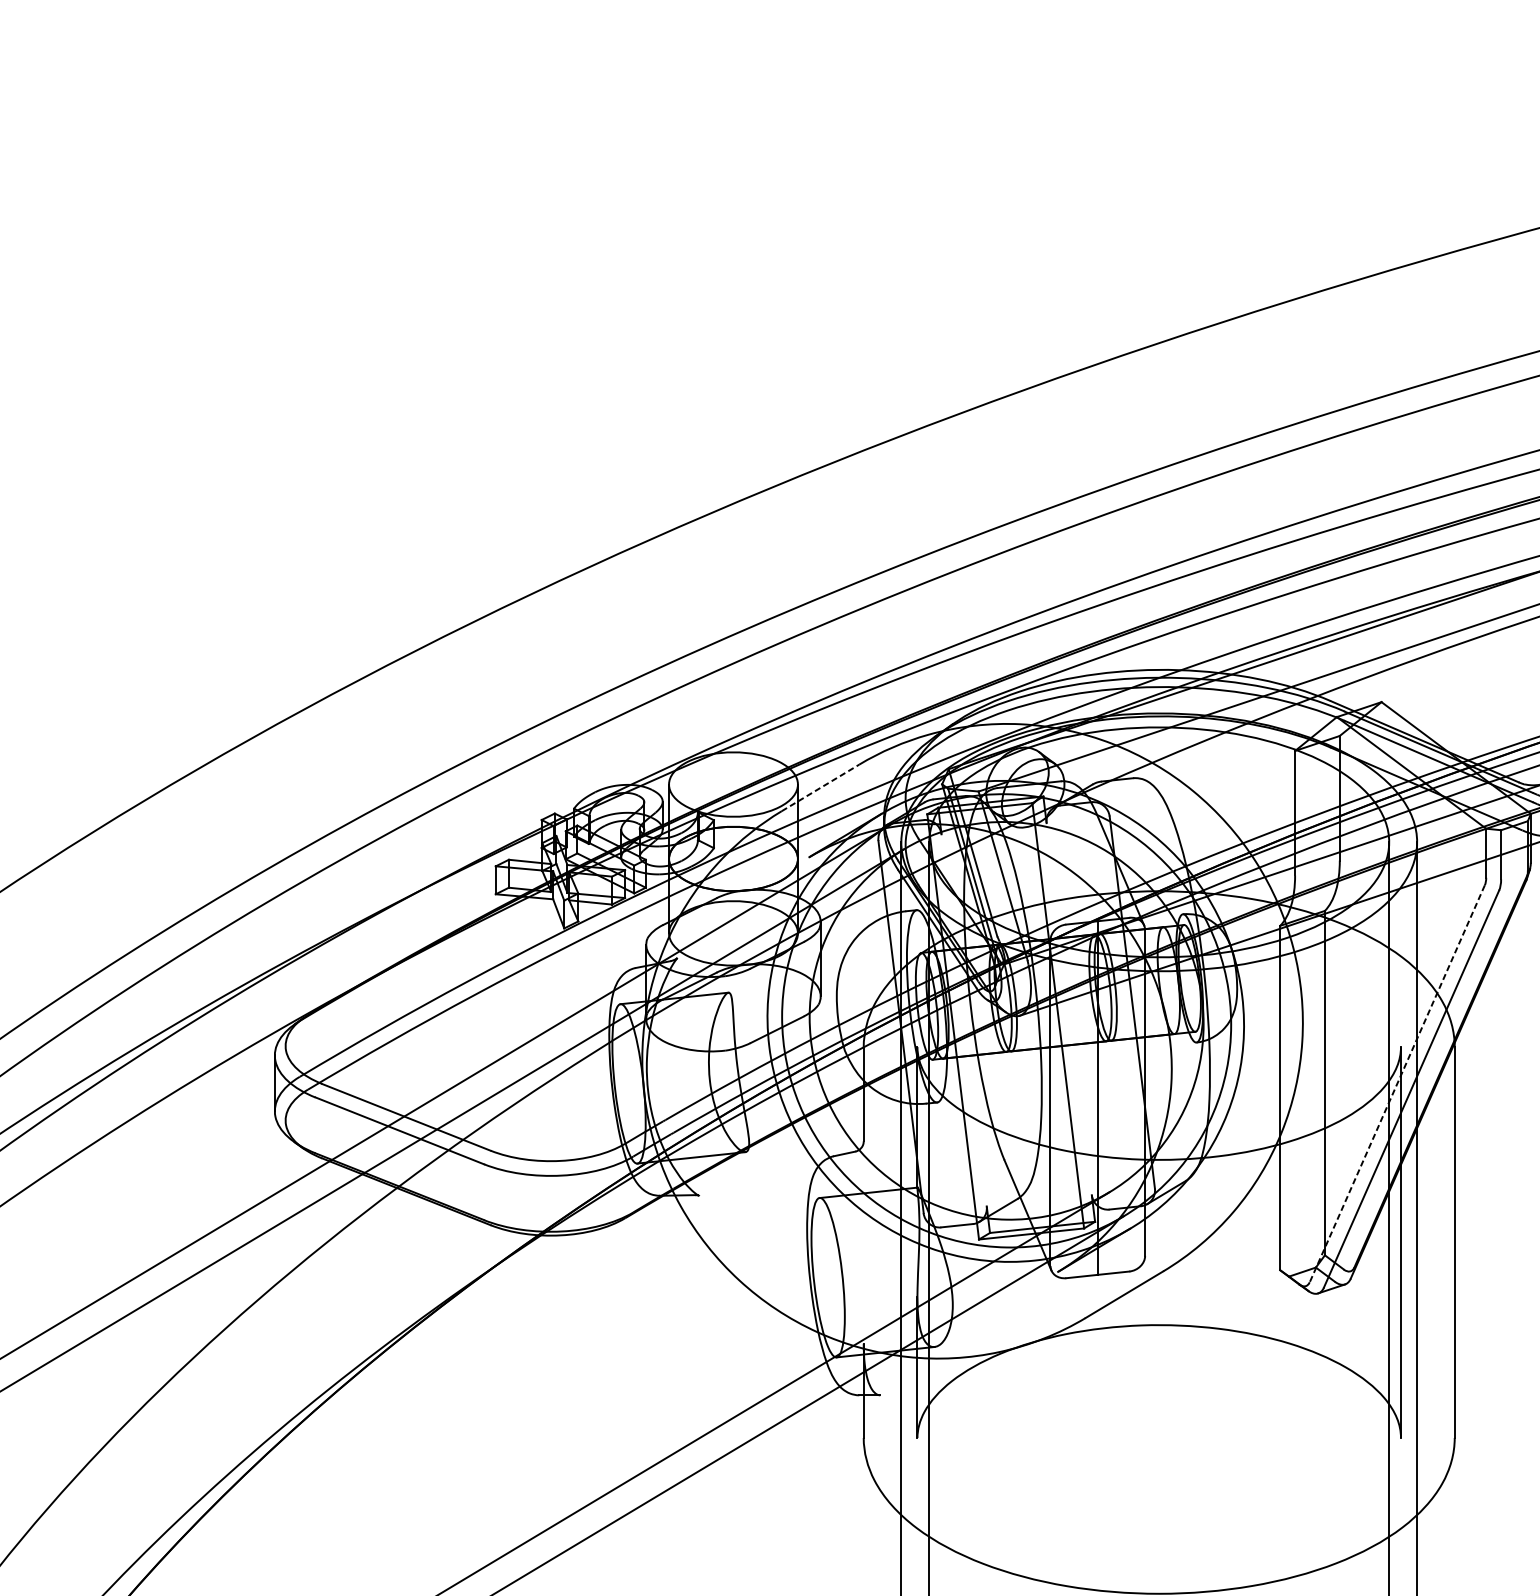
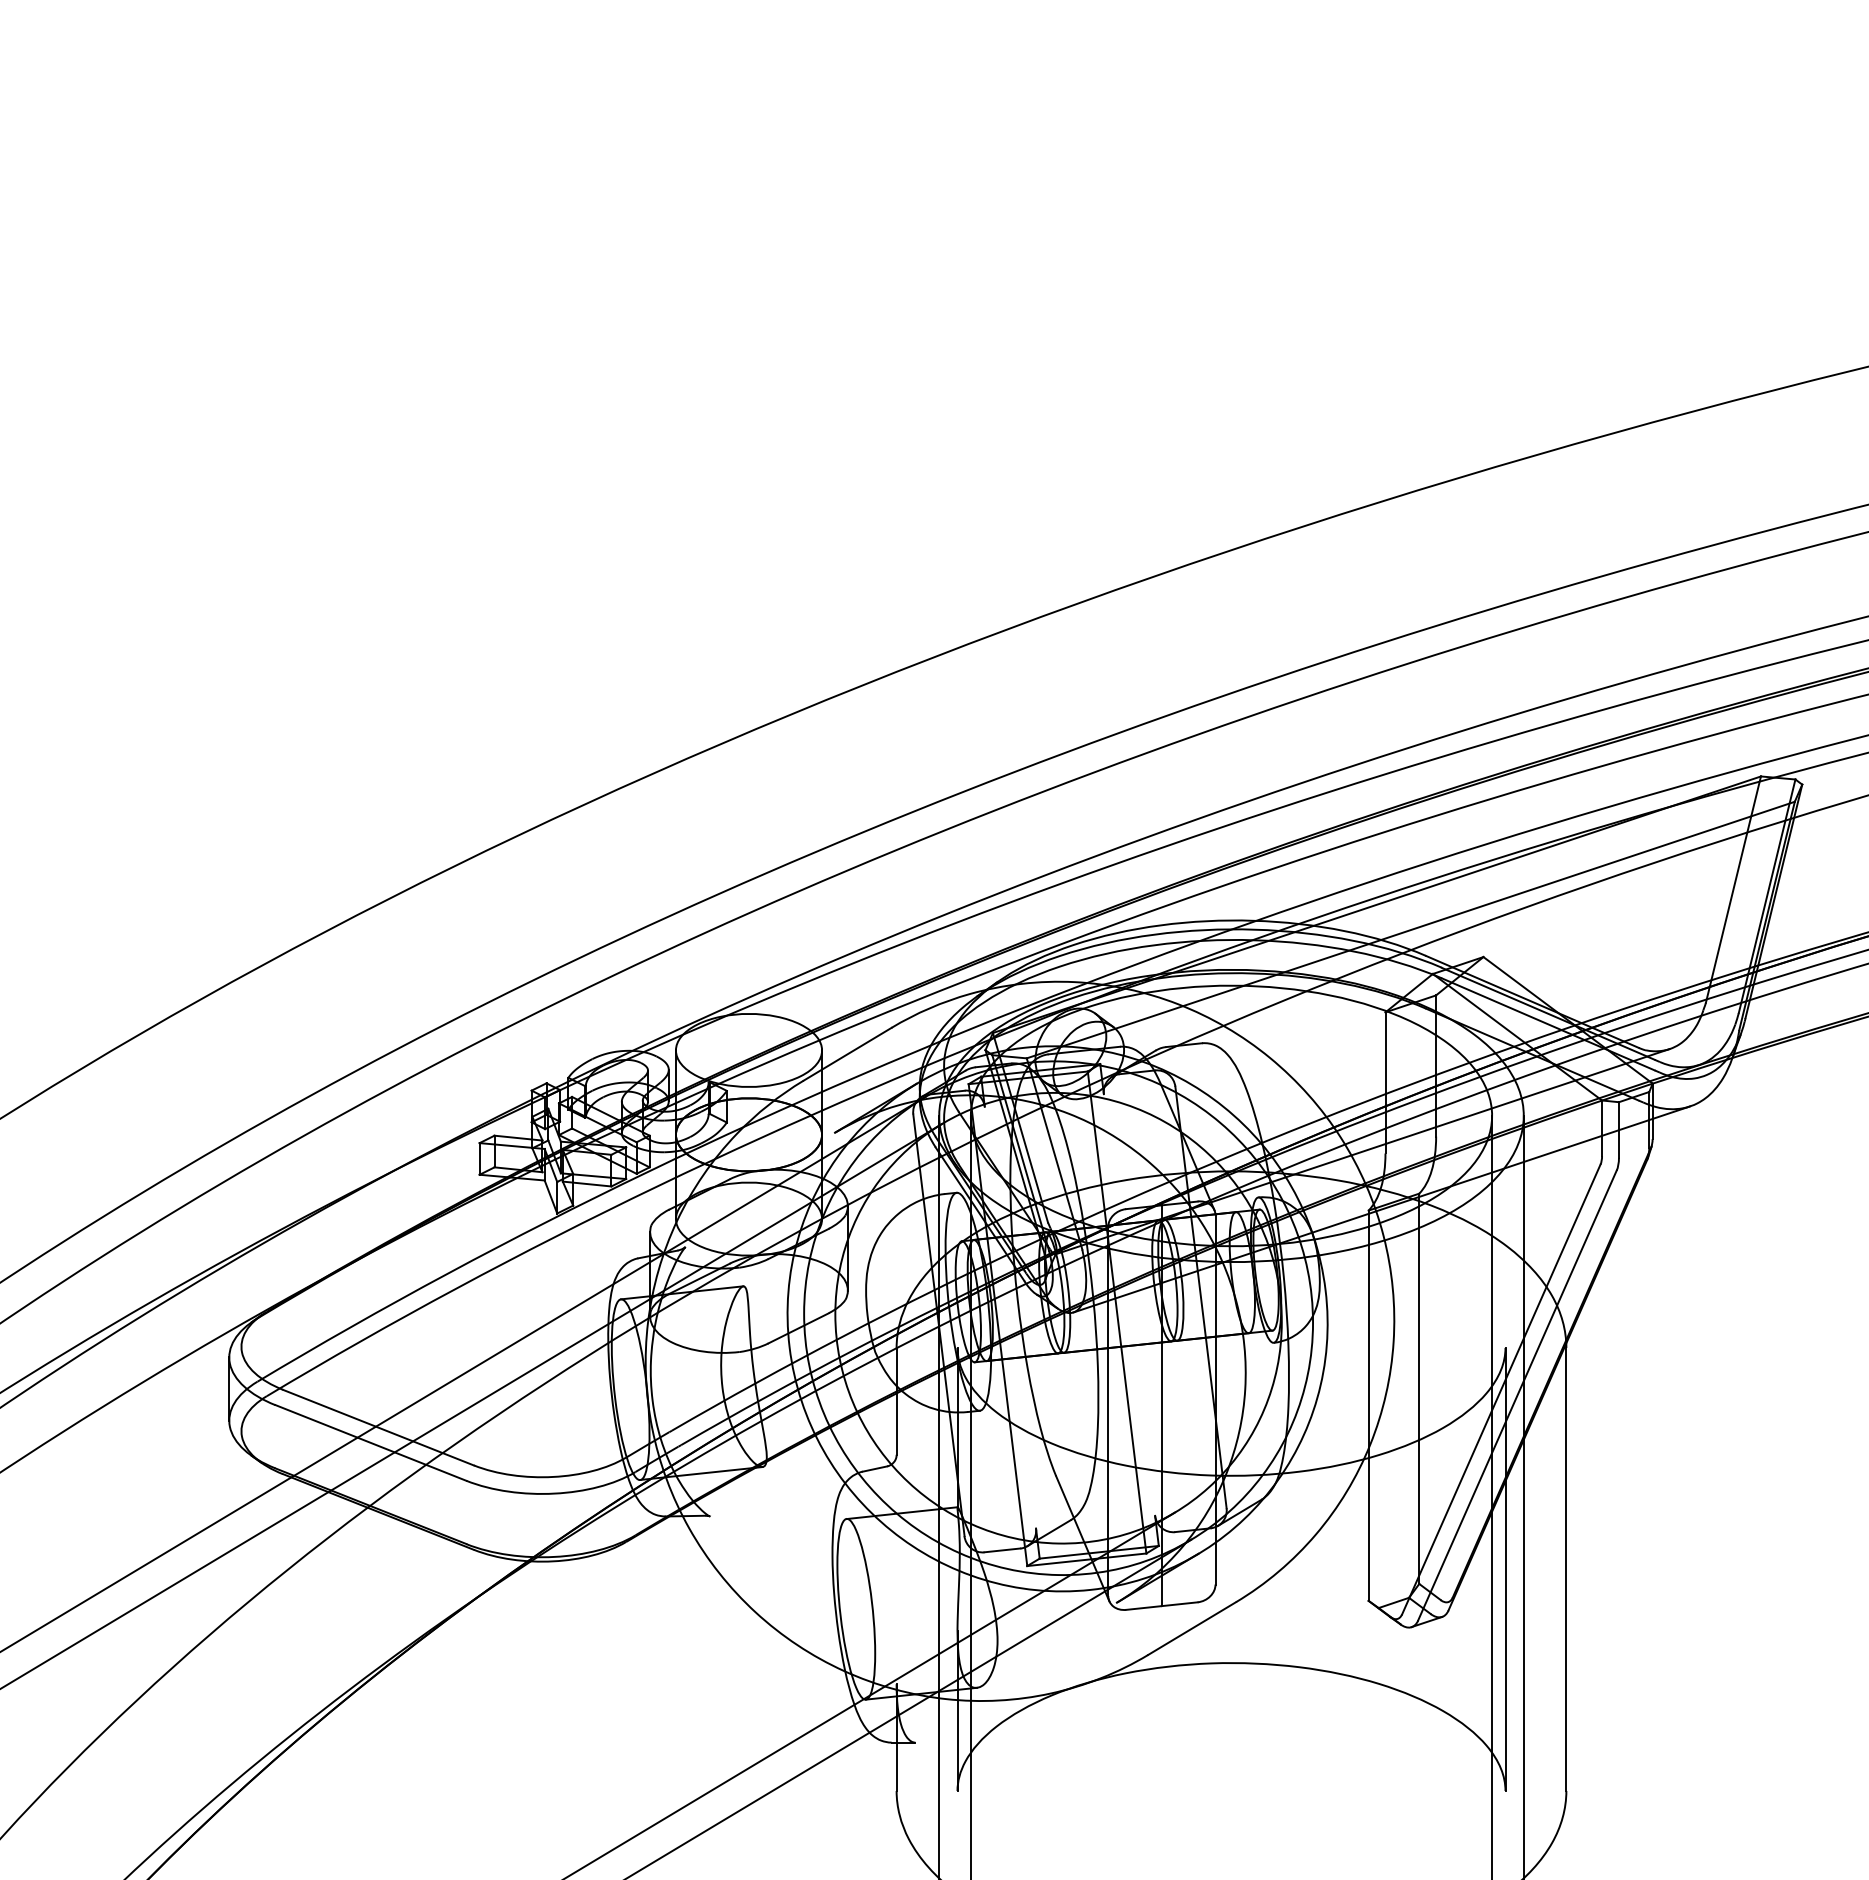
line: (821, 788) -> (848, 1054), dashed -> solid
line: (1397, 1083) -> (1501, 1389), dashed -> solid

